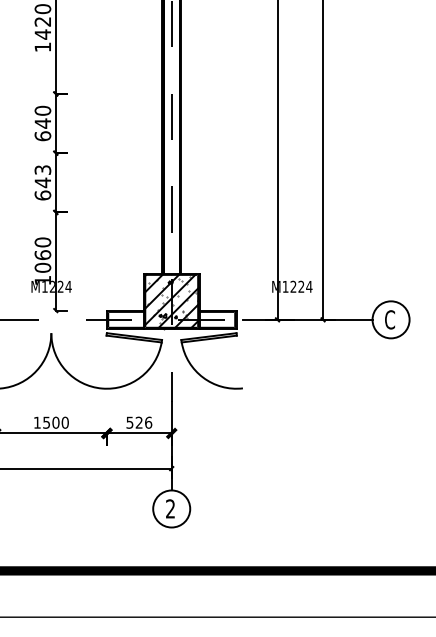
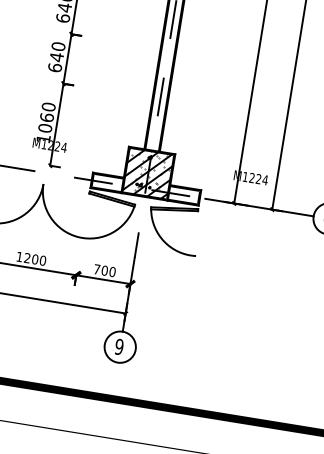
text: (42, 170) -> (58, 46), 643 -> 640
text: (46, 422) -> (27, 257), 1500 -> 1200
text: (139, 422) -> (105, 270), 526 -> 700
text: (170, 508) -> (119, 346), 2 -> 9

